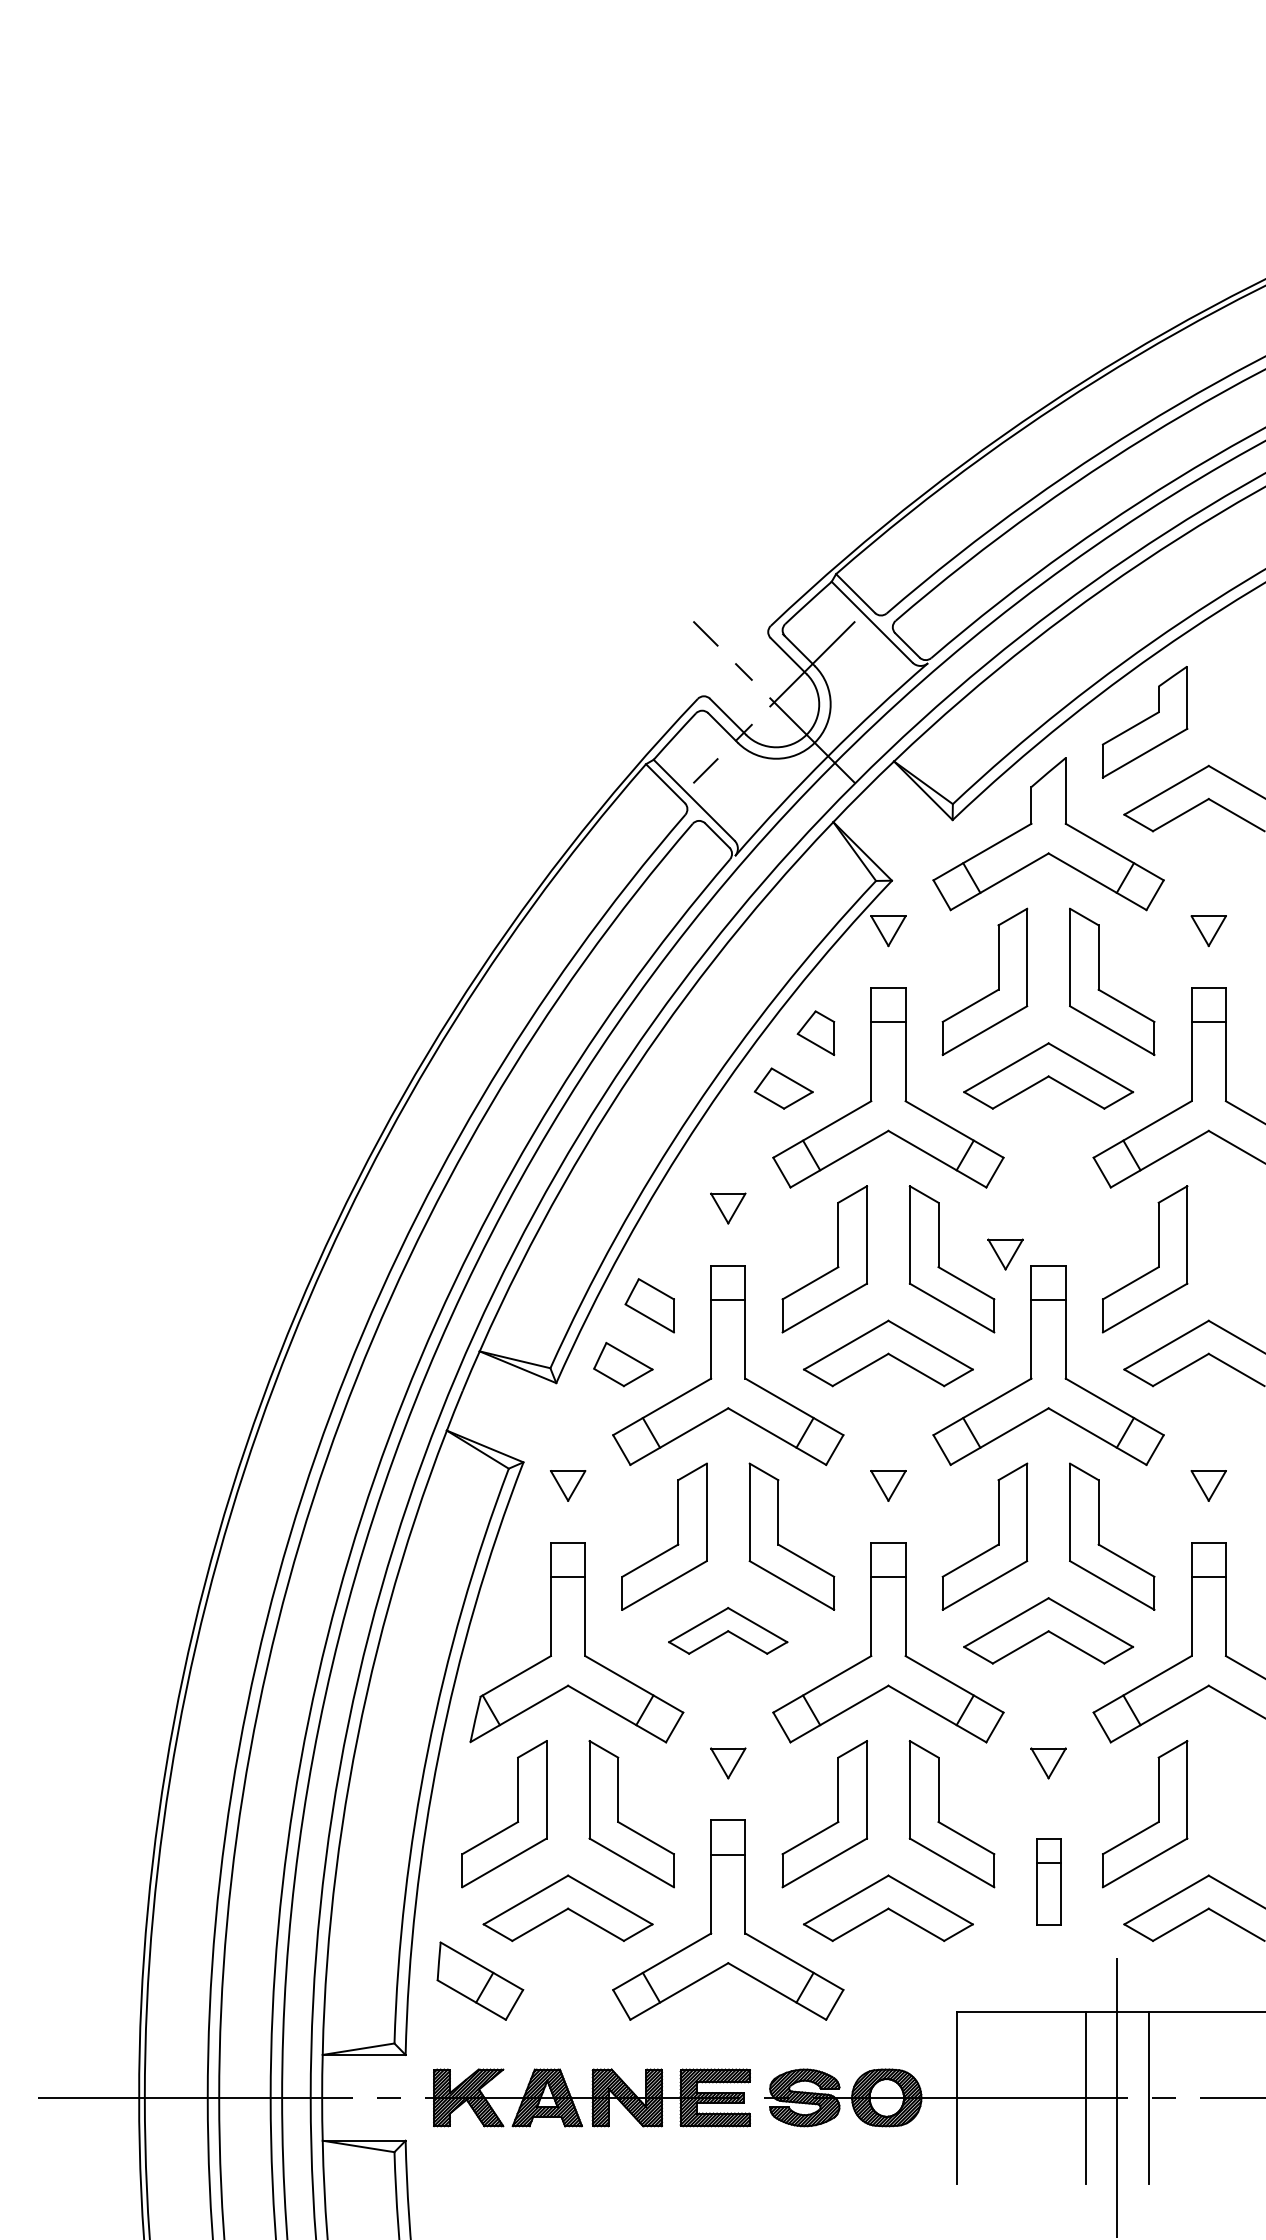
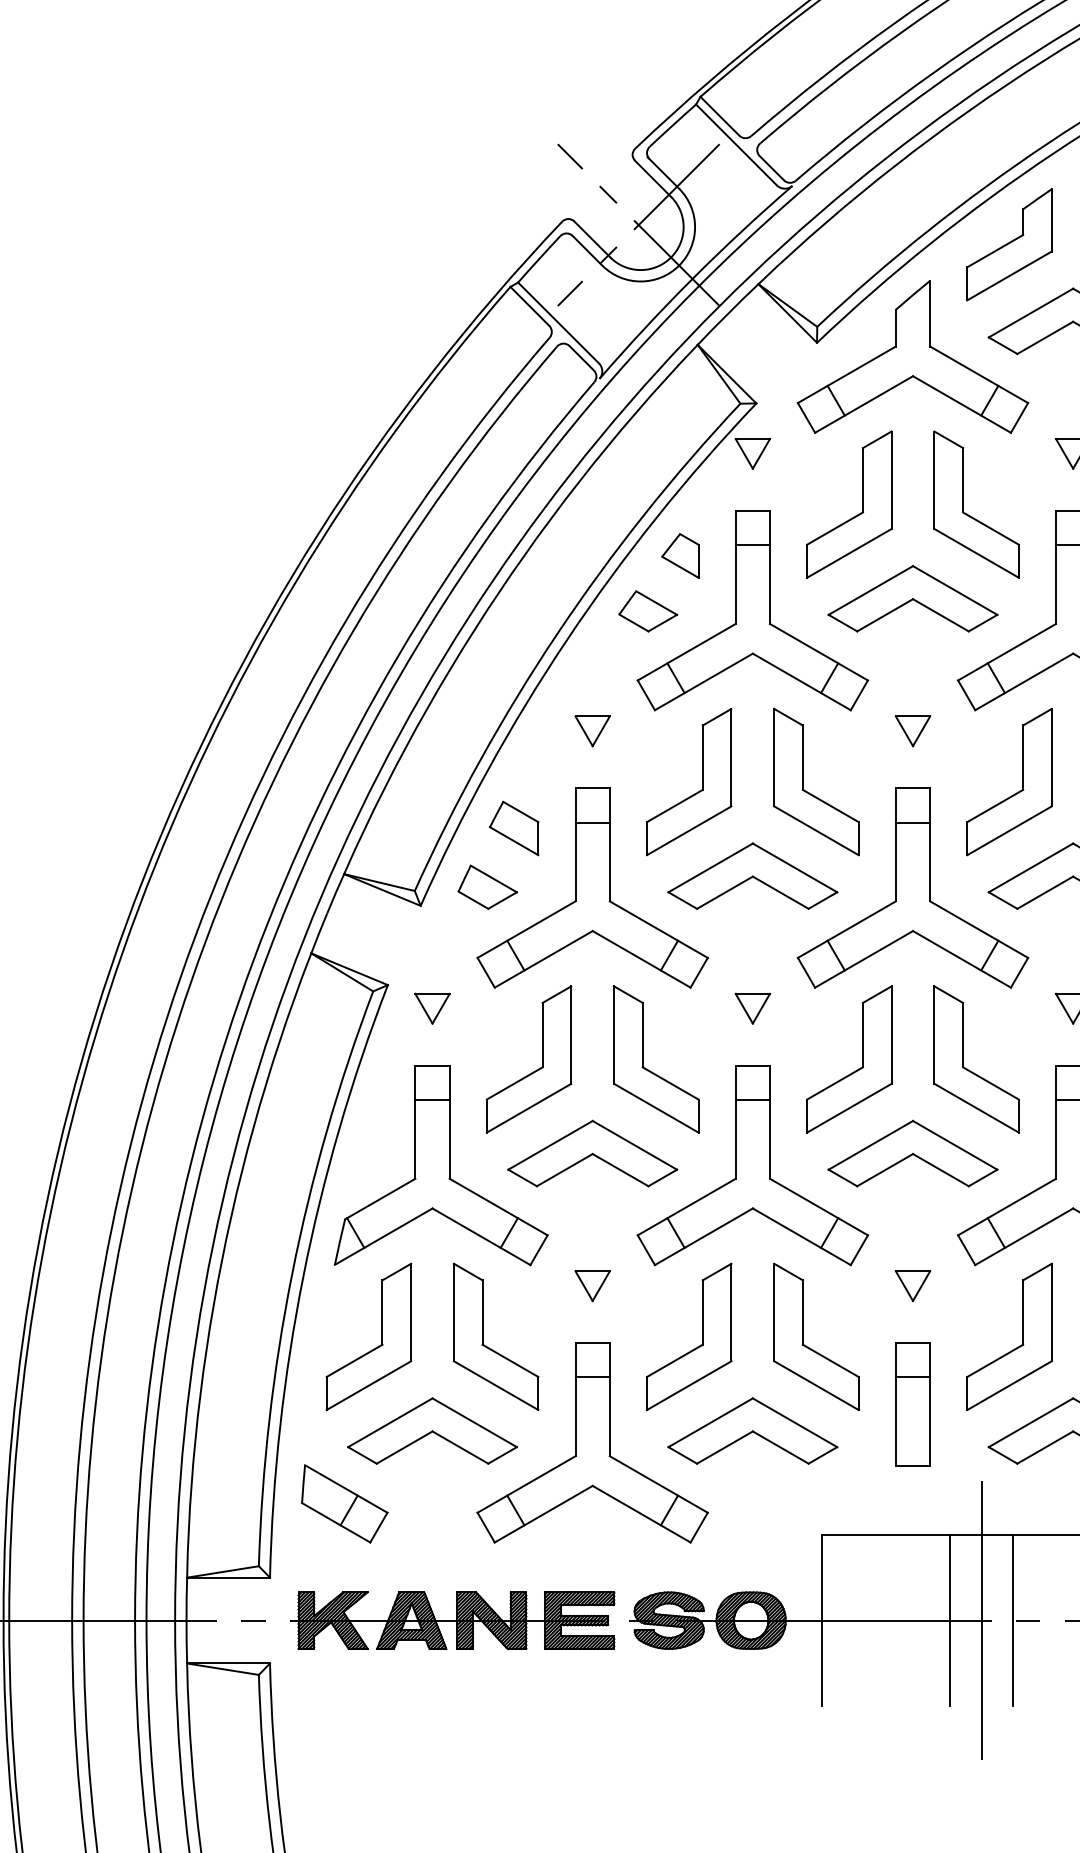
part: (1005, 1254) -> (912, 731), moved
part: (727, 1630) -> (591, 1153), size x1.43
part: (1048, 1881) -> (912, 1404), size x1.43

